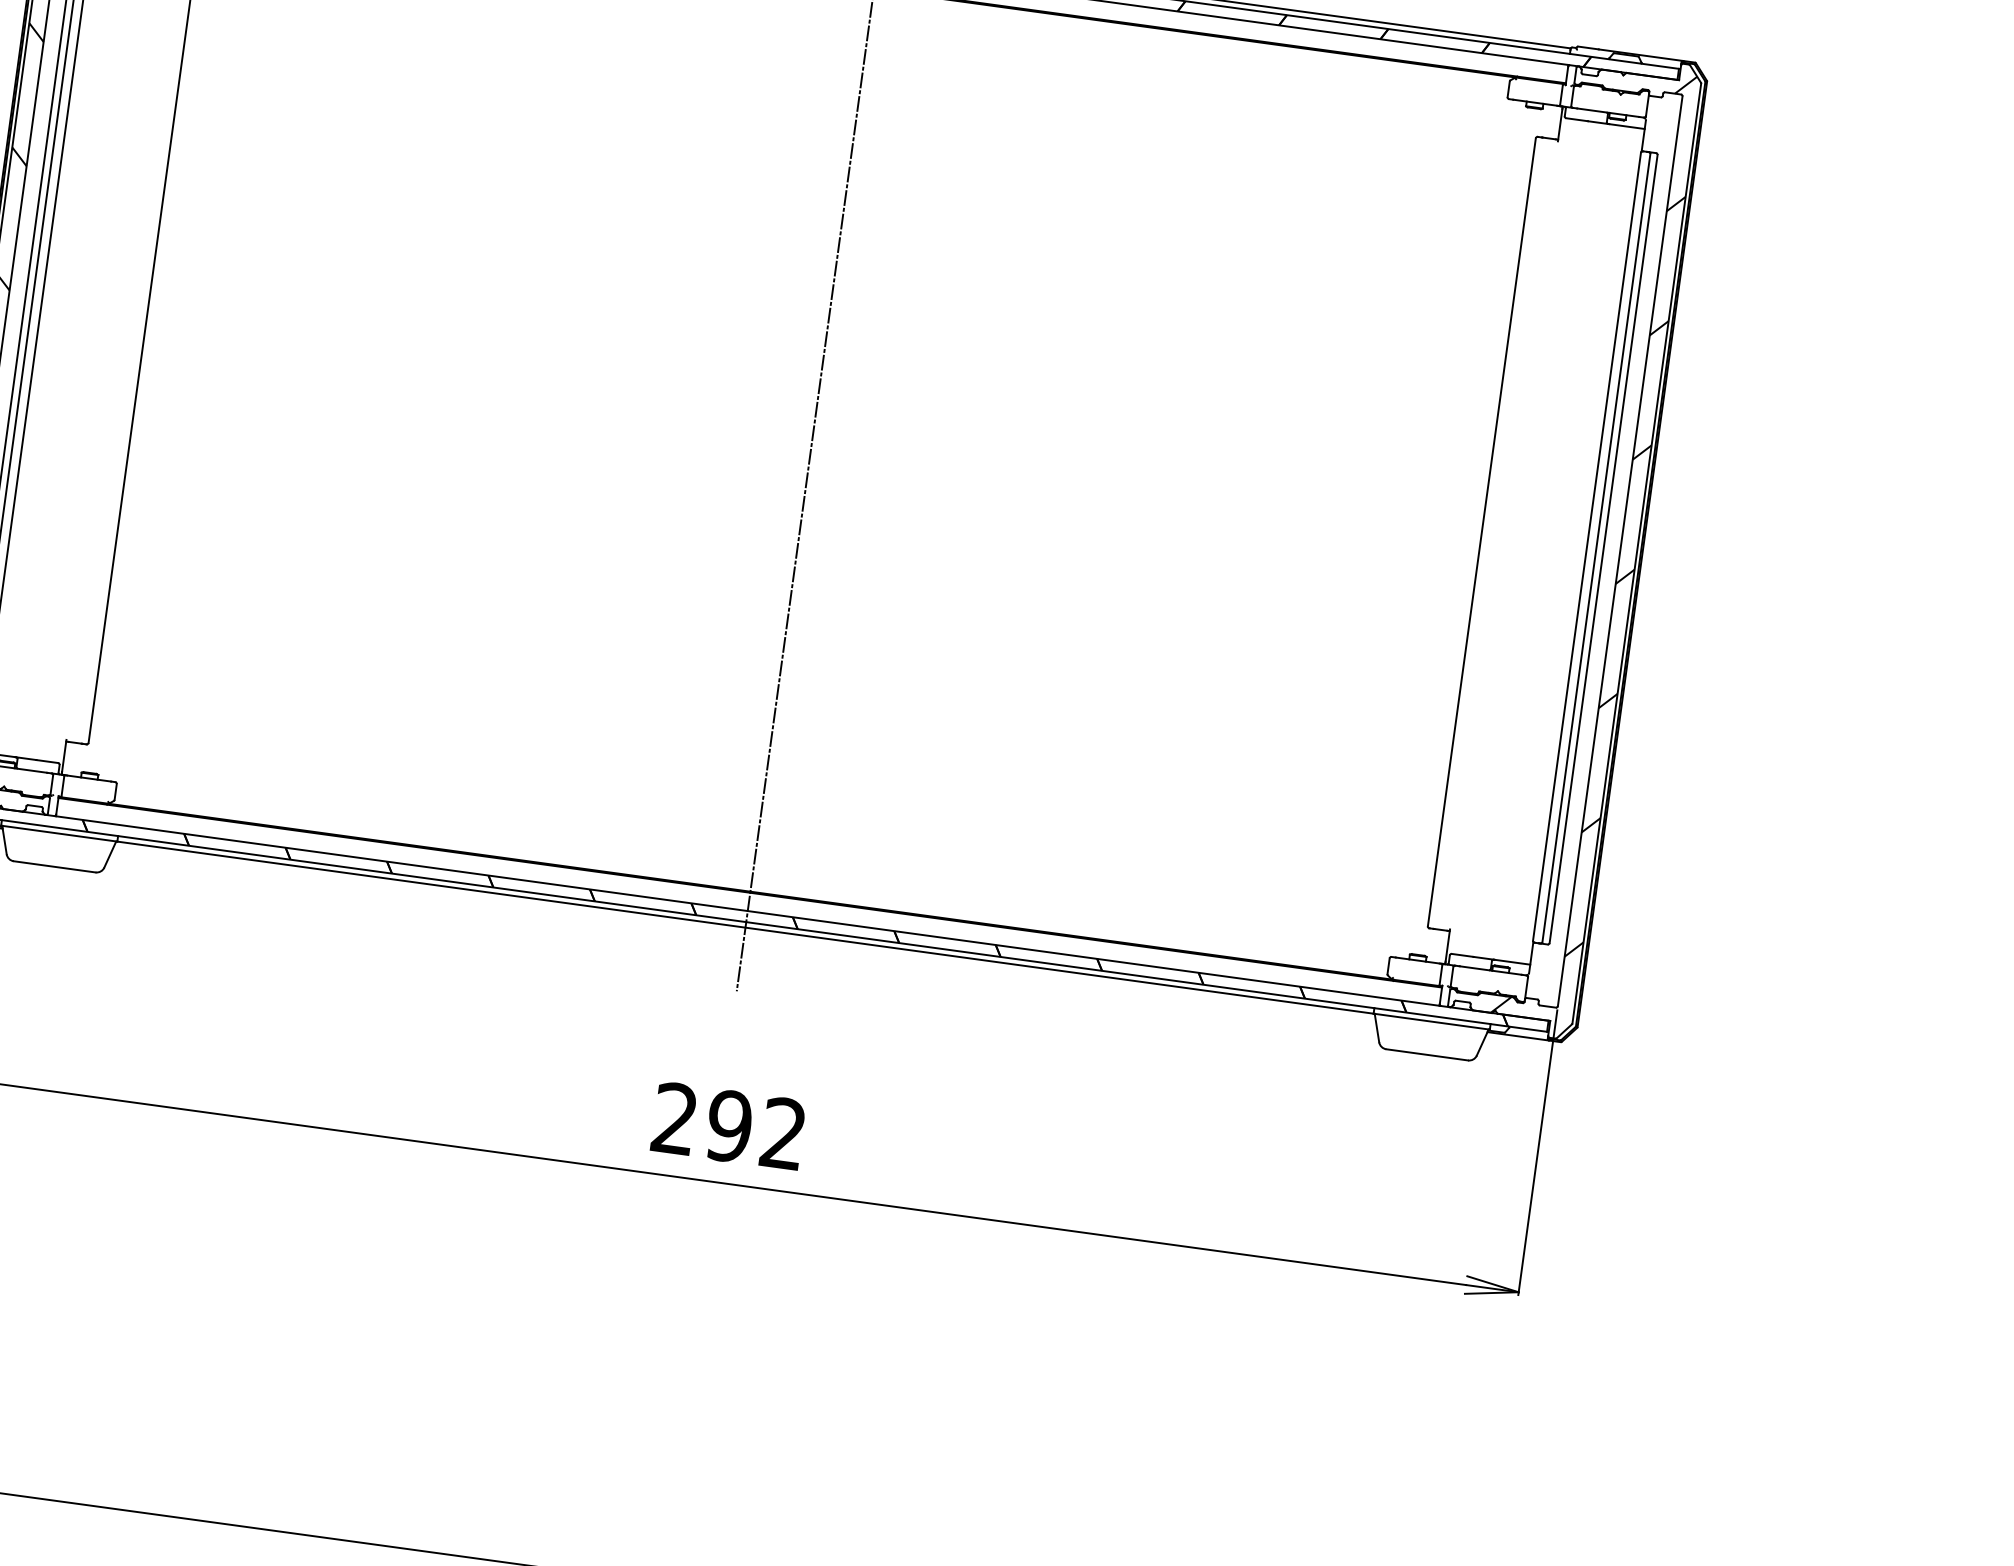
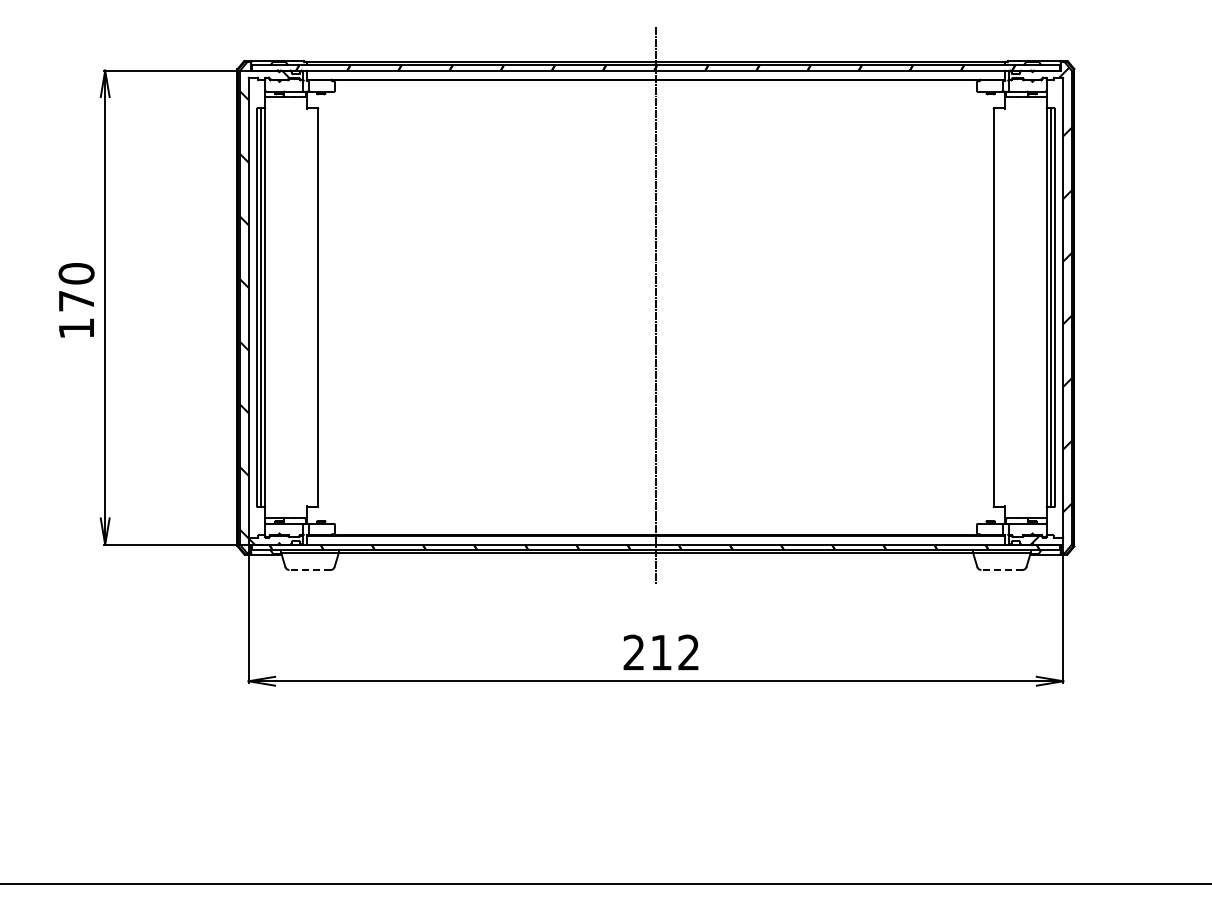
line: (55, 867) -> (310, 570), solid -> dashed
line: (1426, 1055) -> (1001, 570), solid -> dashed
text: (729, 1126) -> (661, 652), 292 -> 212

